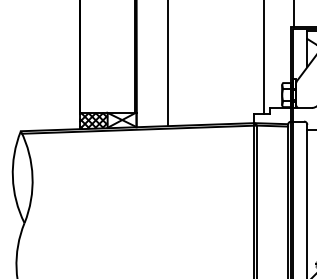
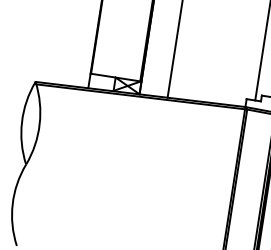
hatch: (93, 120) -> (101, 82), removed

